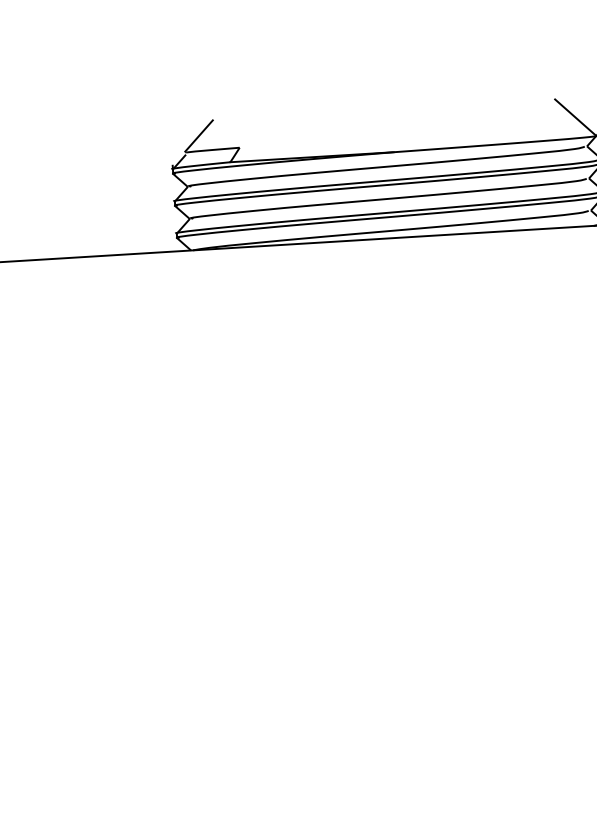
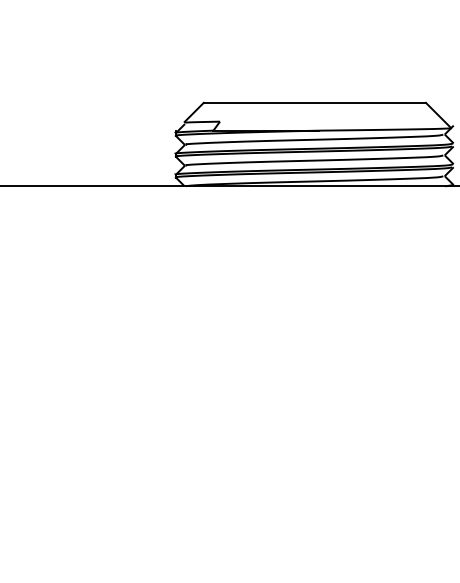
line: (383, 109) -> (314, 102), added

